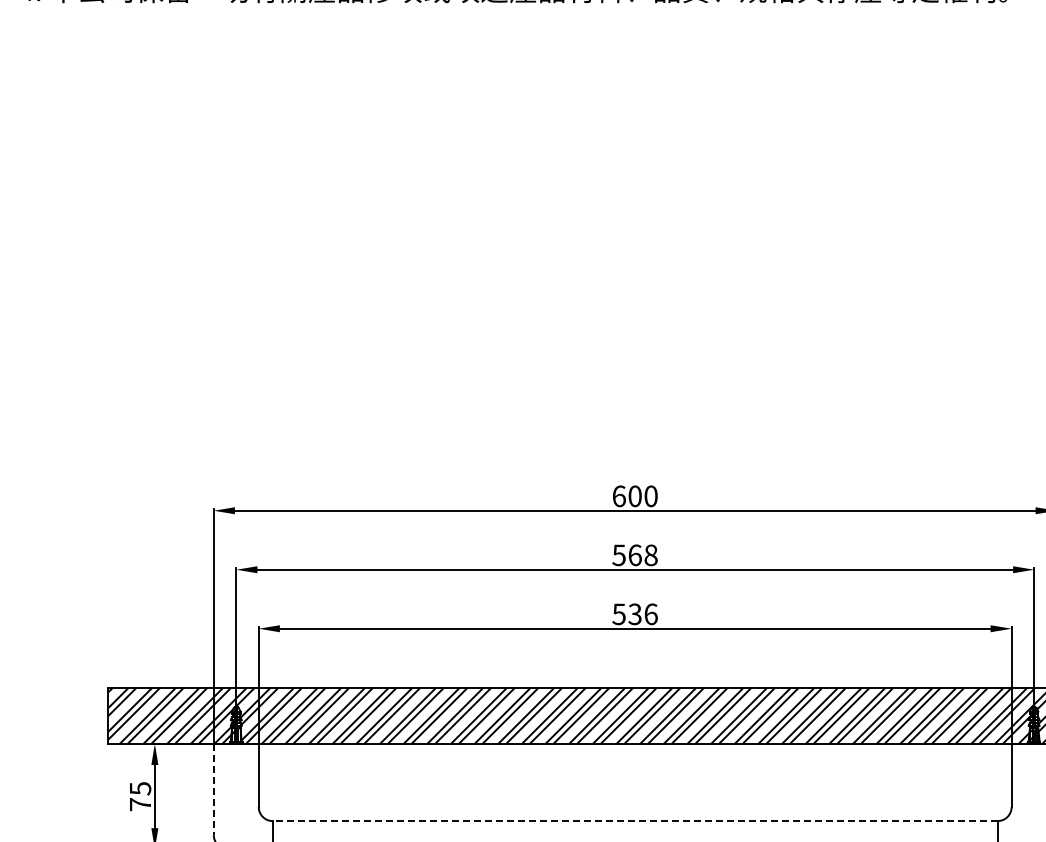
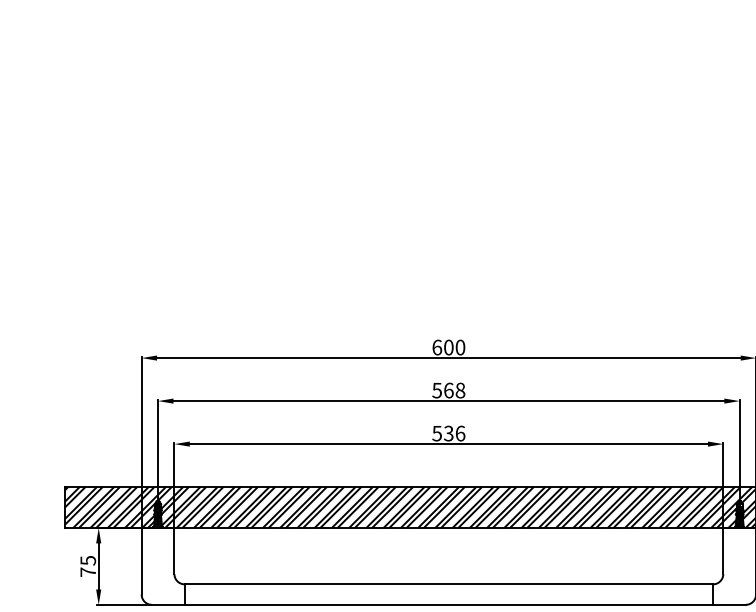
line: (213, 789) -> (141, 561), dashed -> solid
line: (634, 821) -> (448, 584), dashed -> solid

